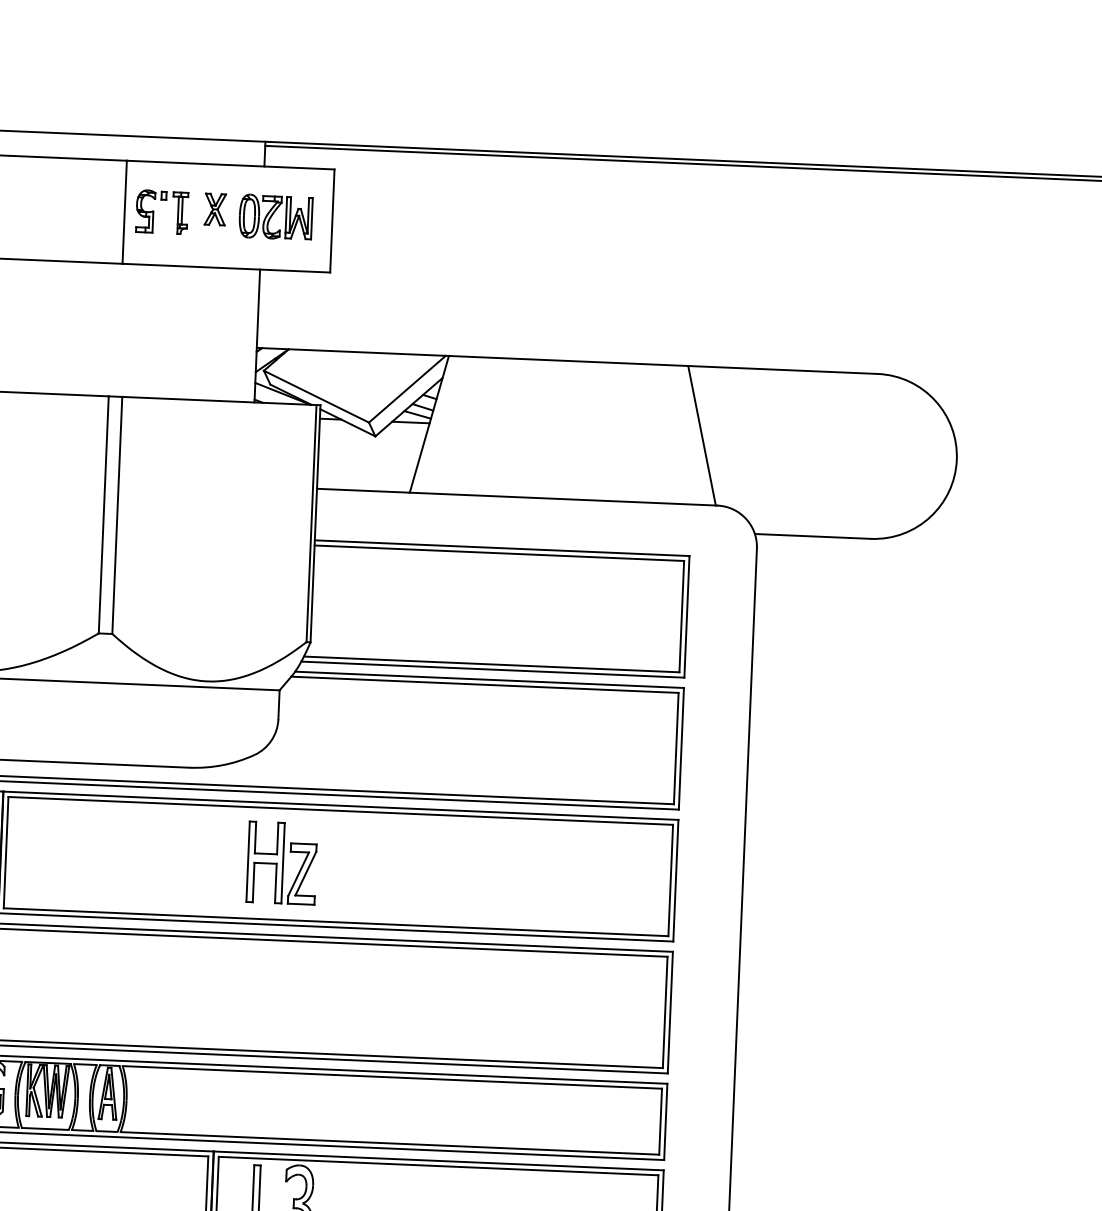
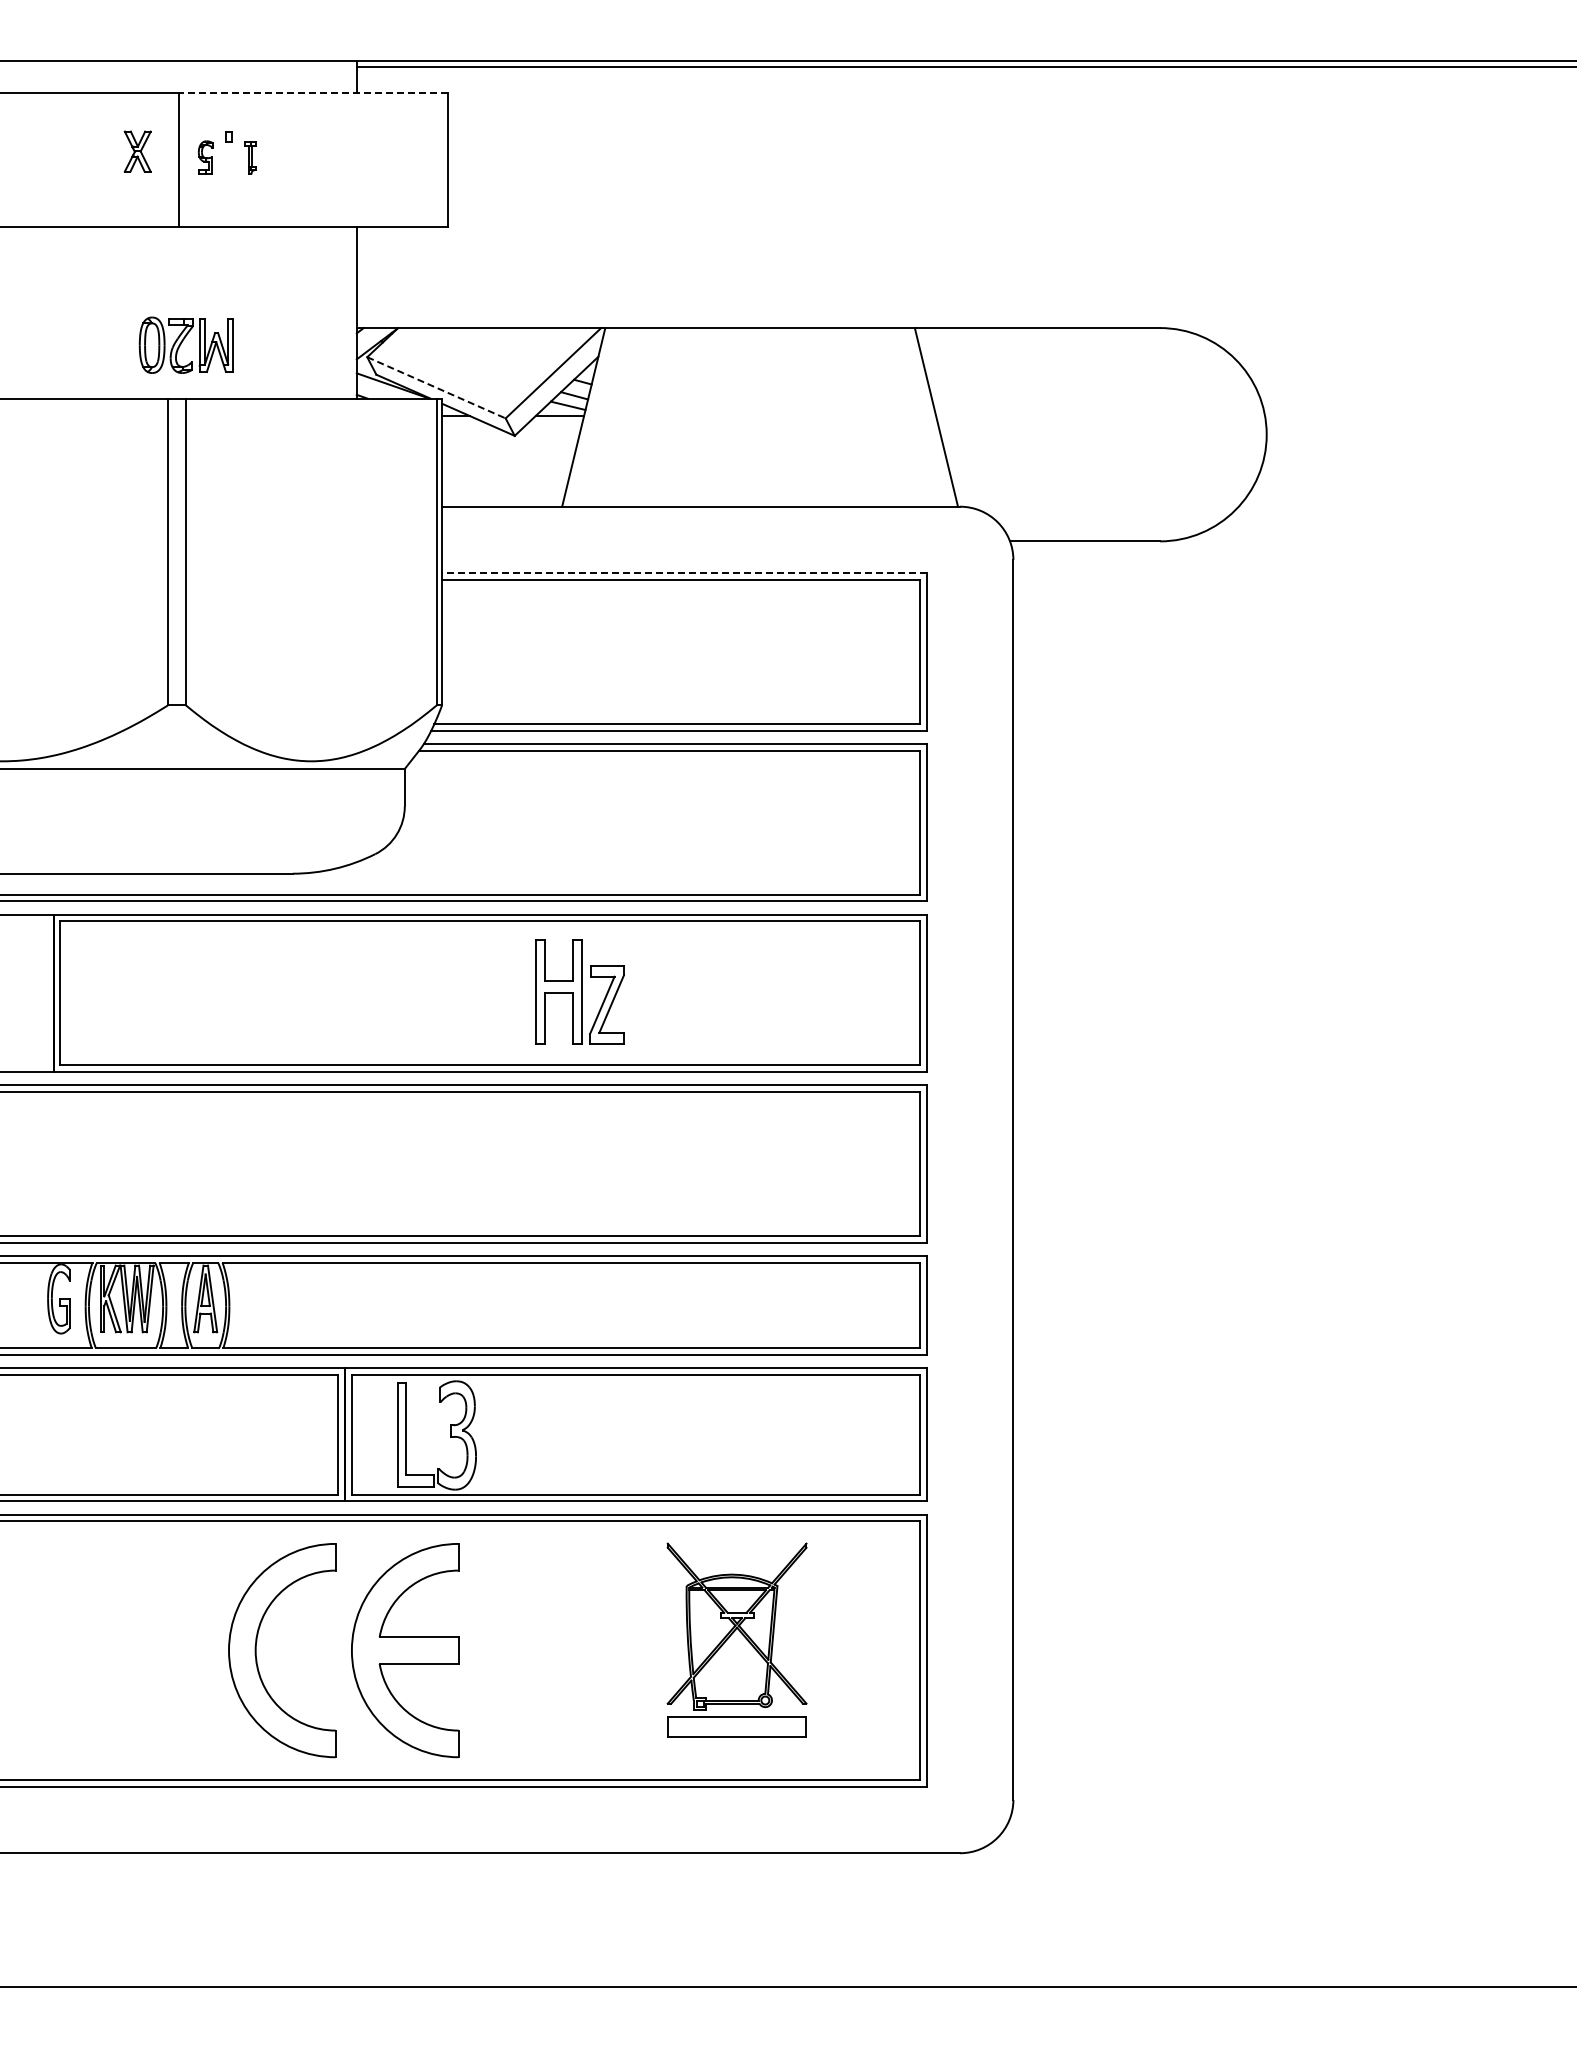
line: (230, 165) -> (312, 93), solid -> dashed
part: (215, 209) -> (137, 151), moved
part: (145, 211) -> (205, 157), size x0.6
part: (180, 213) -> (250, 158), size x0.6
part: (275, 216) -> (185, 344), moved
line: (316, 396) -> (436, 387), solid -> dashed
line: (501, 548) -> (683, 573), solid -> dashed
part: (281, 862) -> (579, 991), moved

